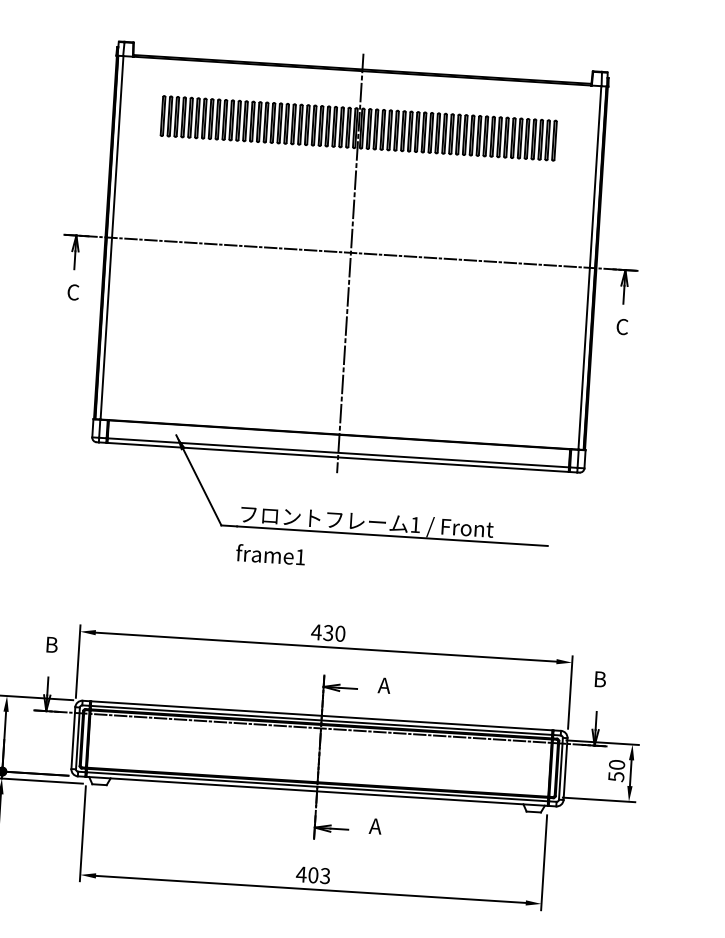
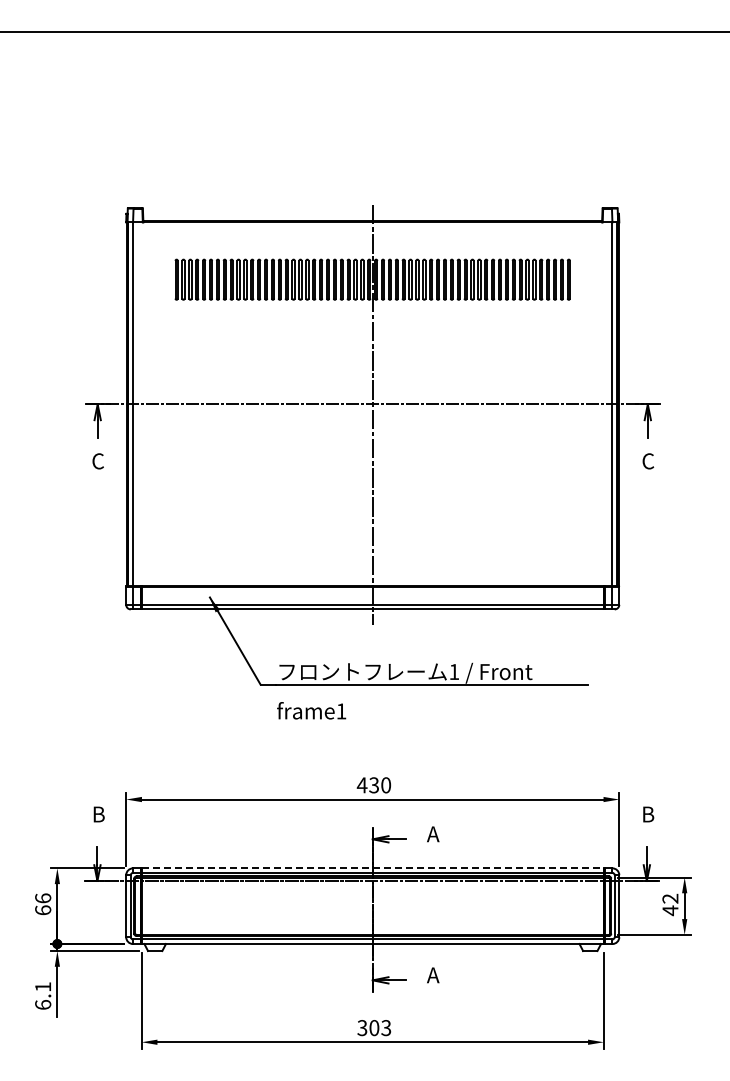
line: (322, 716) -> (373, 868), solid -> dashed
text: (616, 770) -> (670, 904), 50 -> 42
text: (301, 875) -> (362, 1028), 403 -> 303

